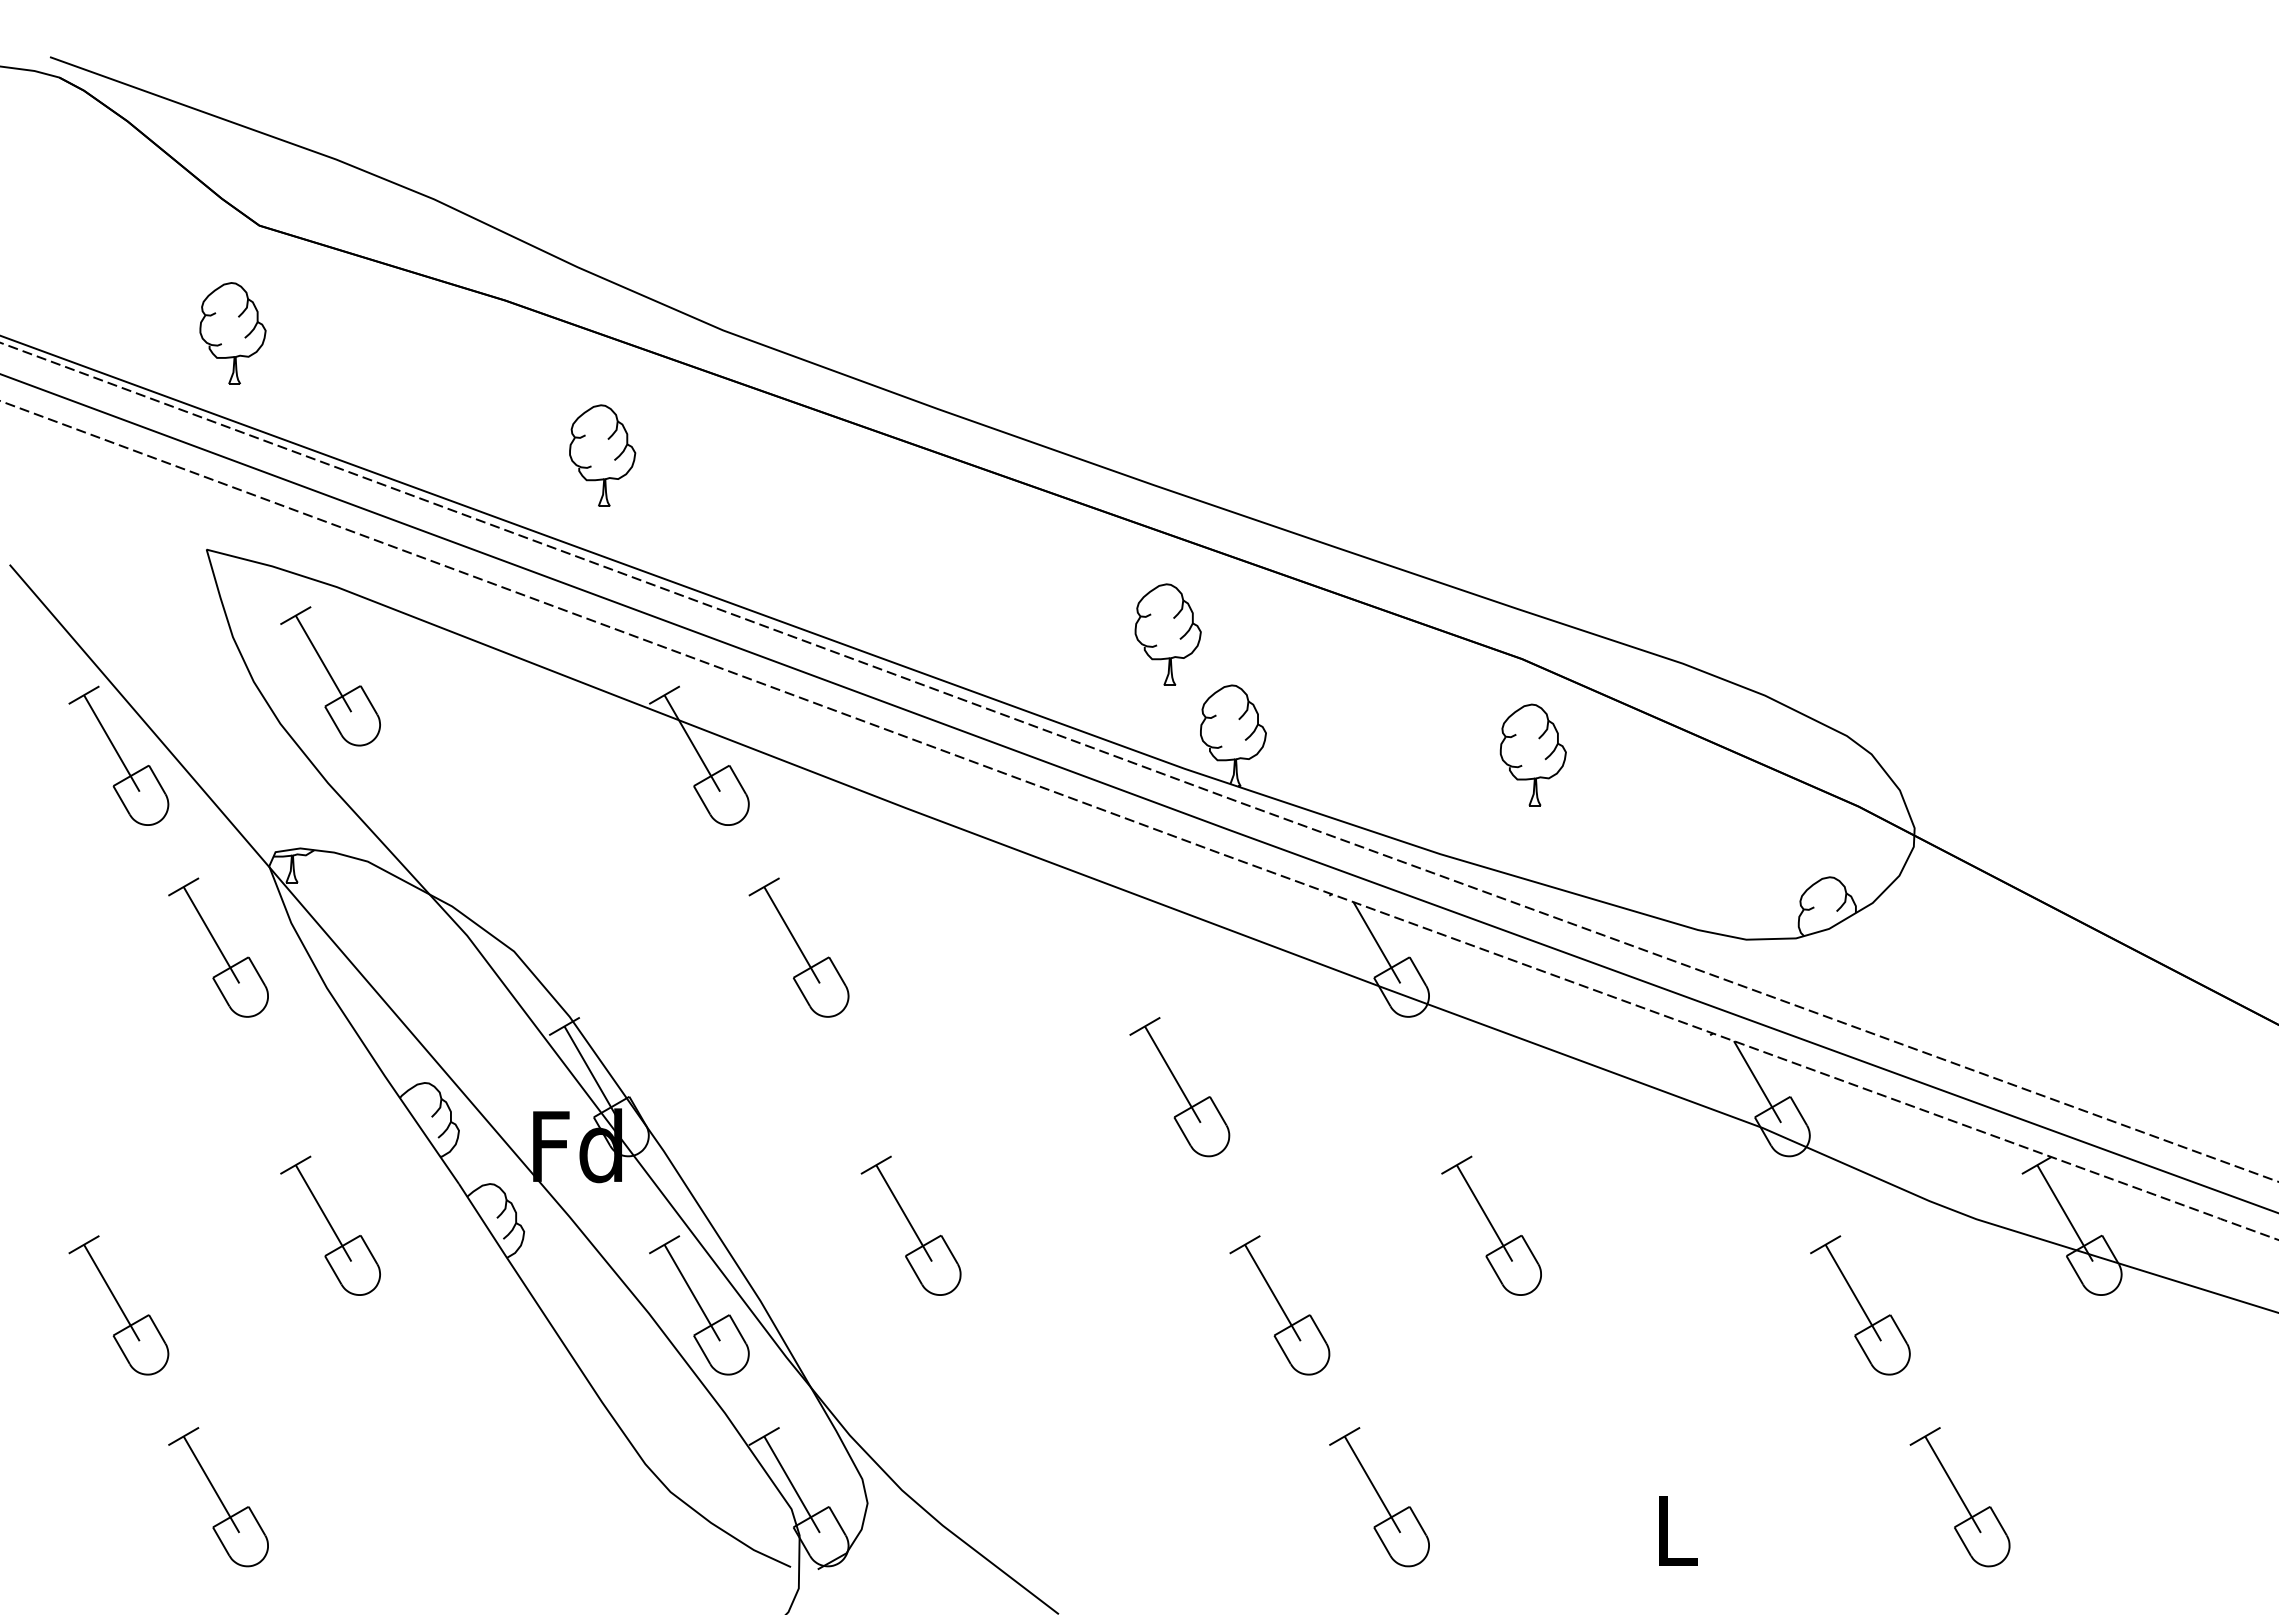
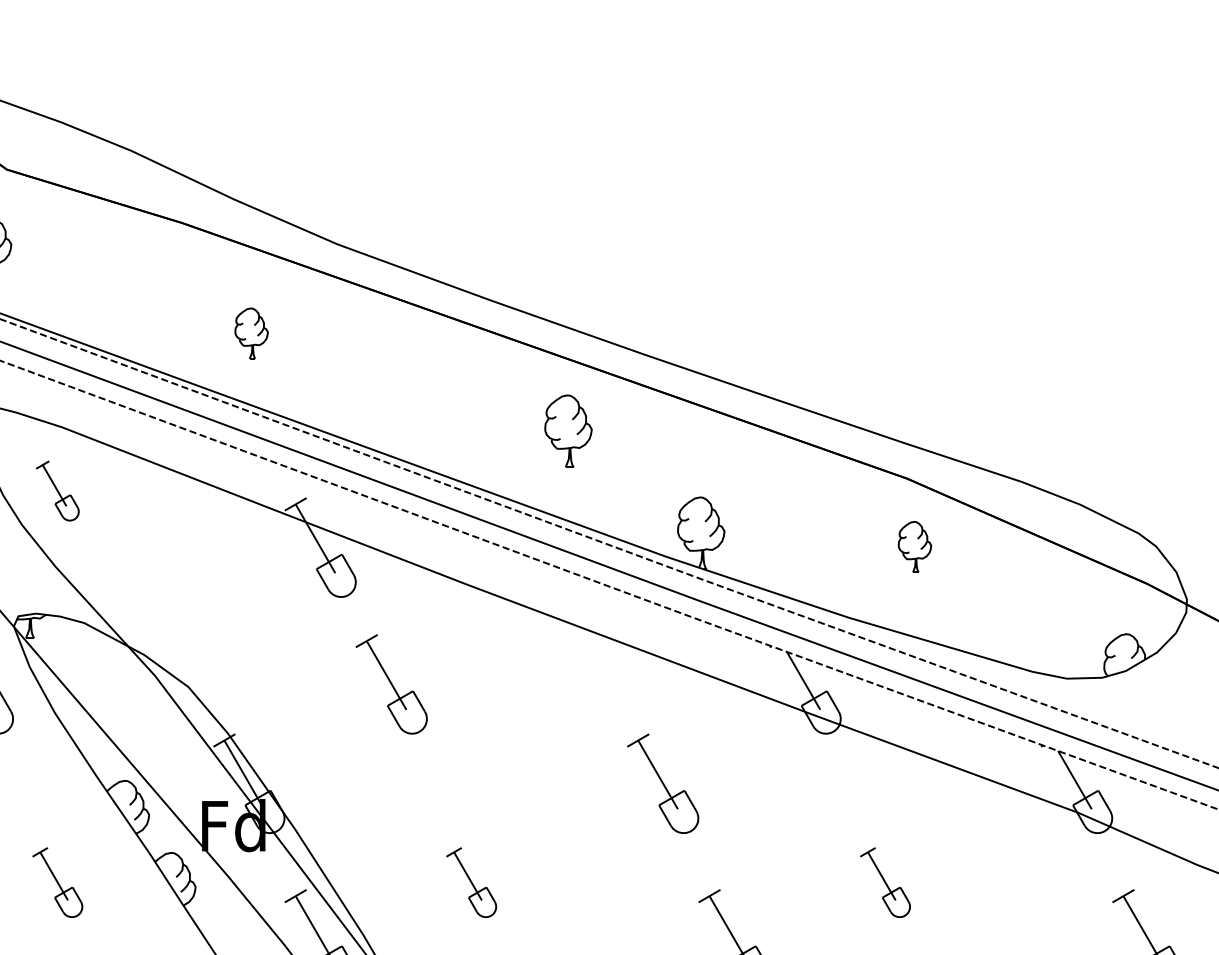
part: (602, 455) -> (251, 333), size x0.7
part: (1167, 634) -> (568, 431), moved
part: (330, 676) -> (57, 491), size x0.6
part: (1532, 754) -> (914, 546), size x0.7
part: (330, 1225) -> (57, 882), size x0.7
part: (910, 1225) -> (471, 882), size x0.7
part: (1491, 1225) -> (885, 882), size x0.7

